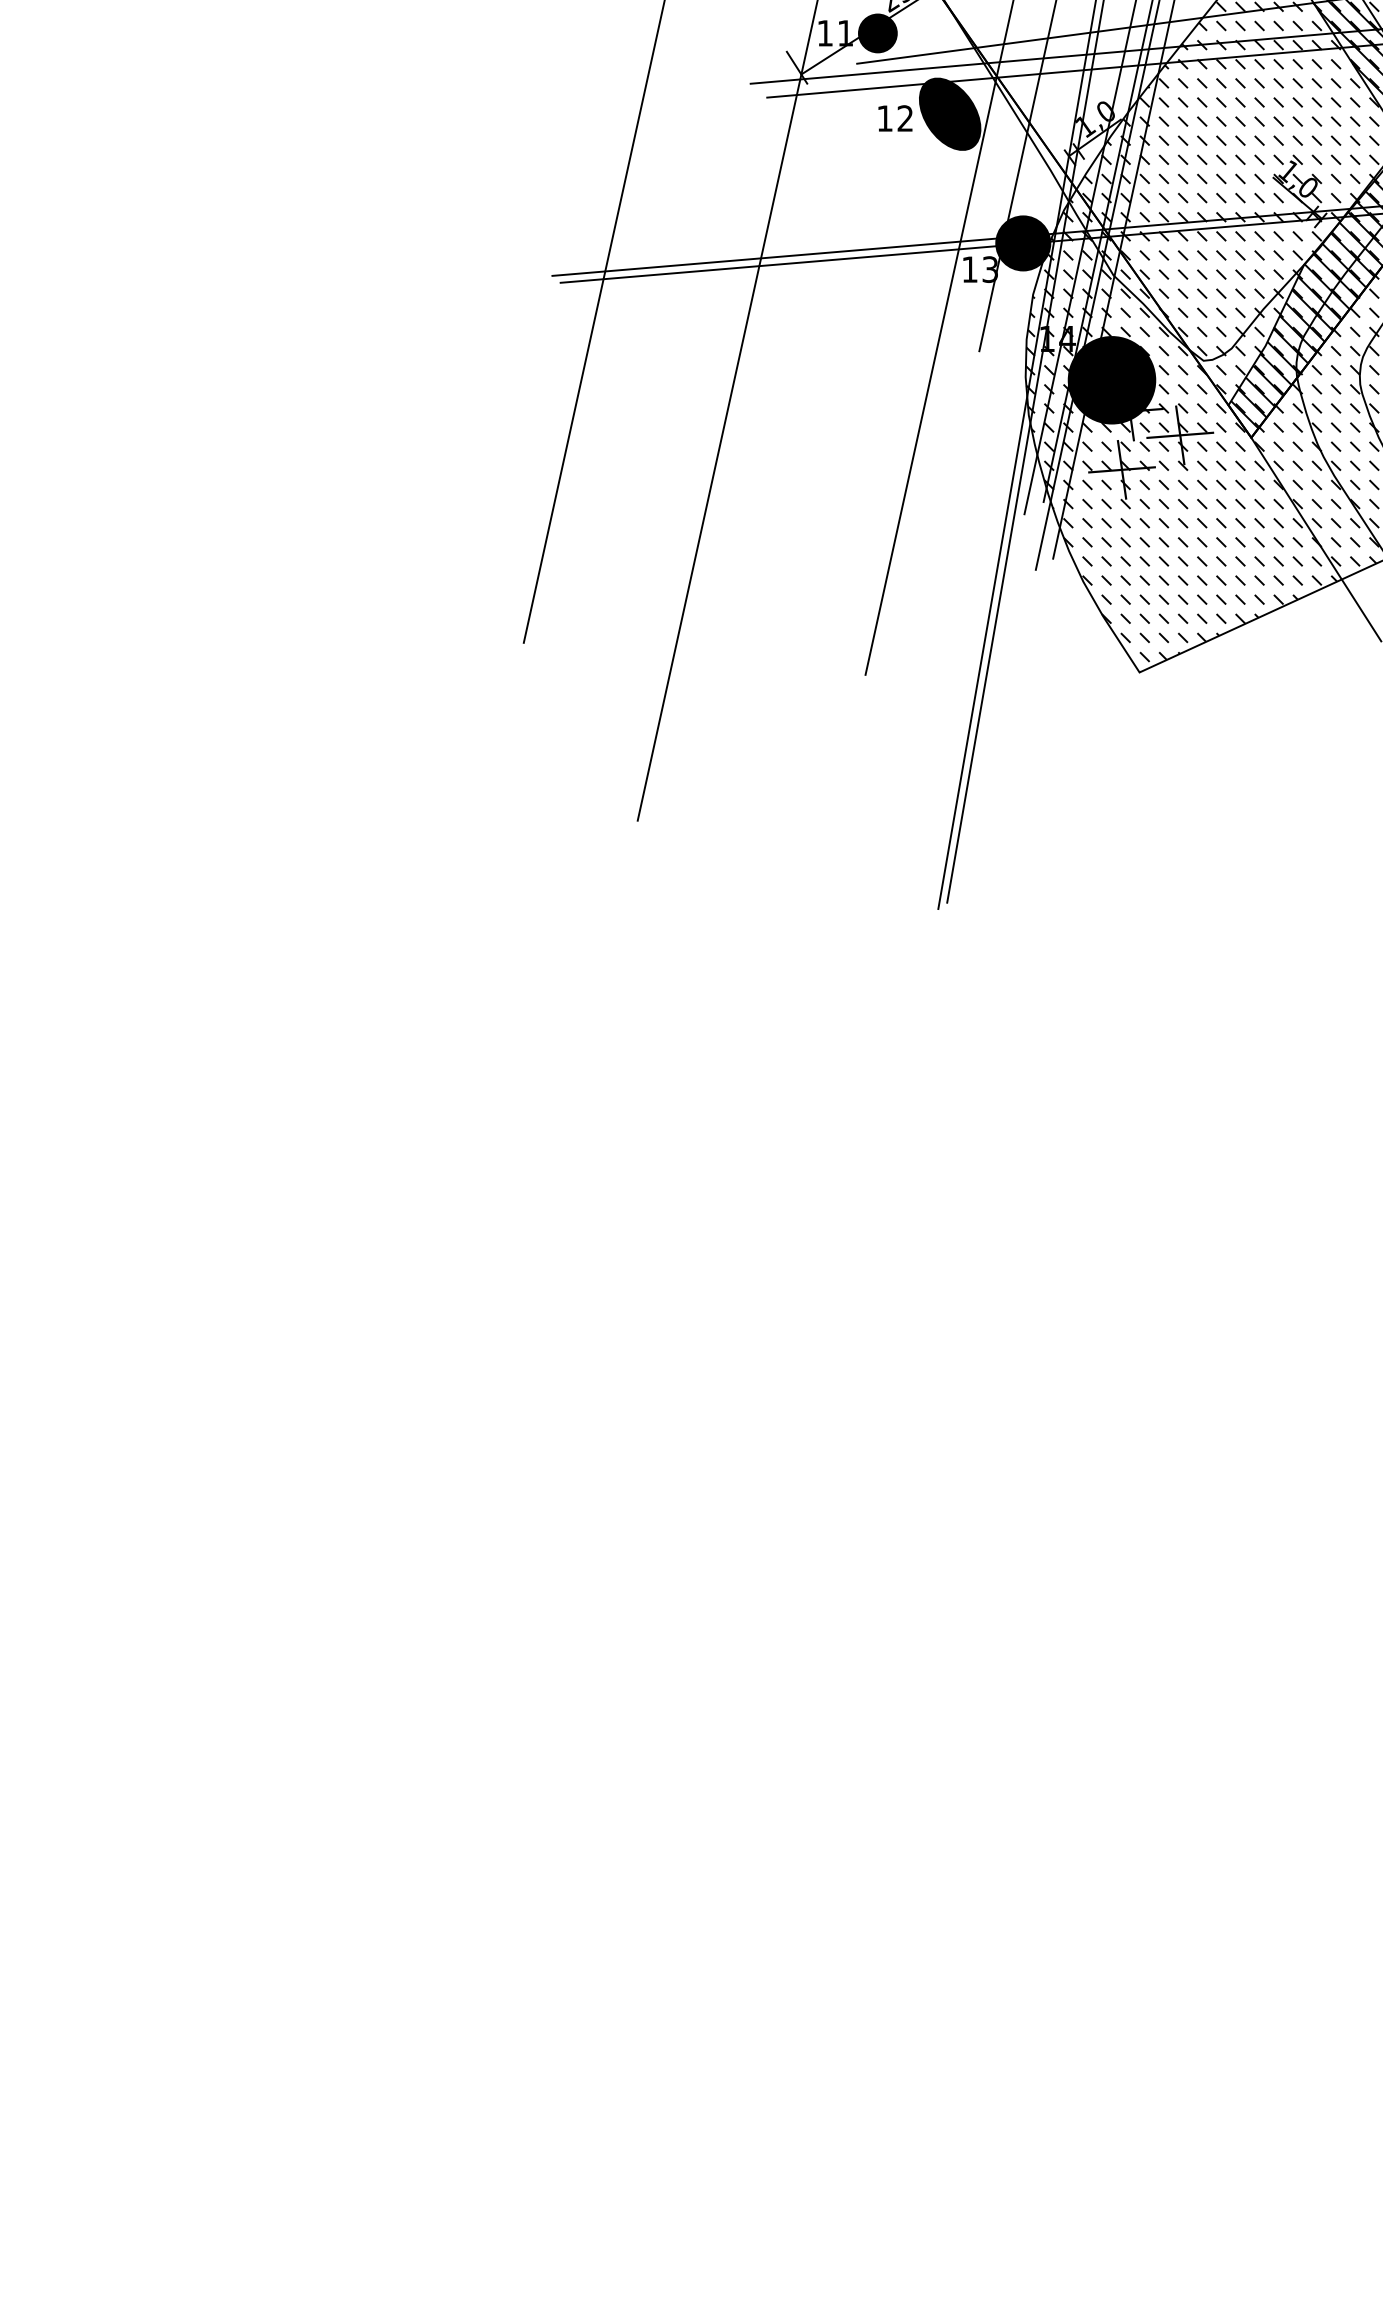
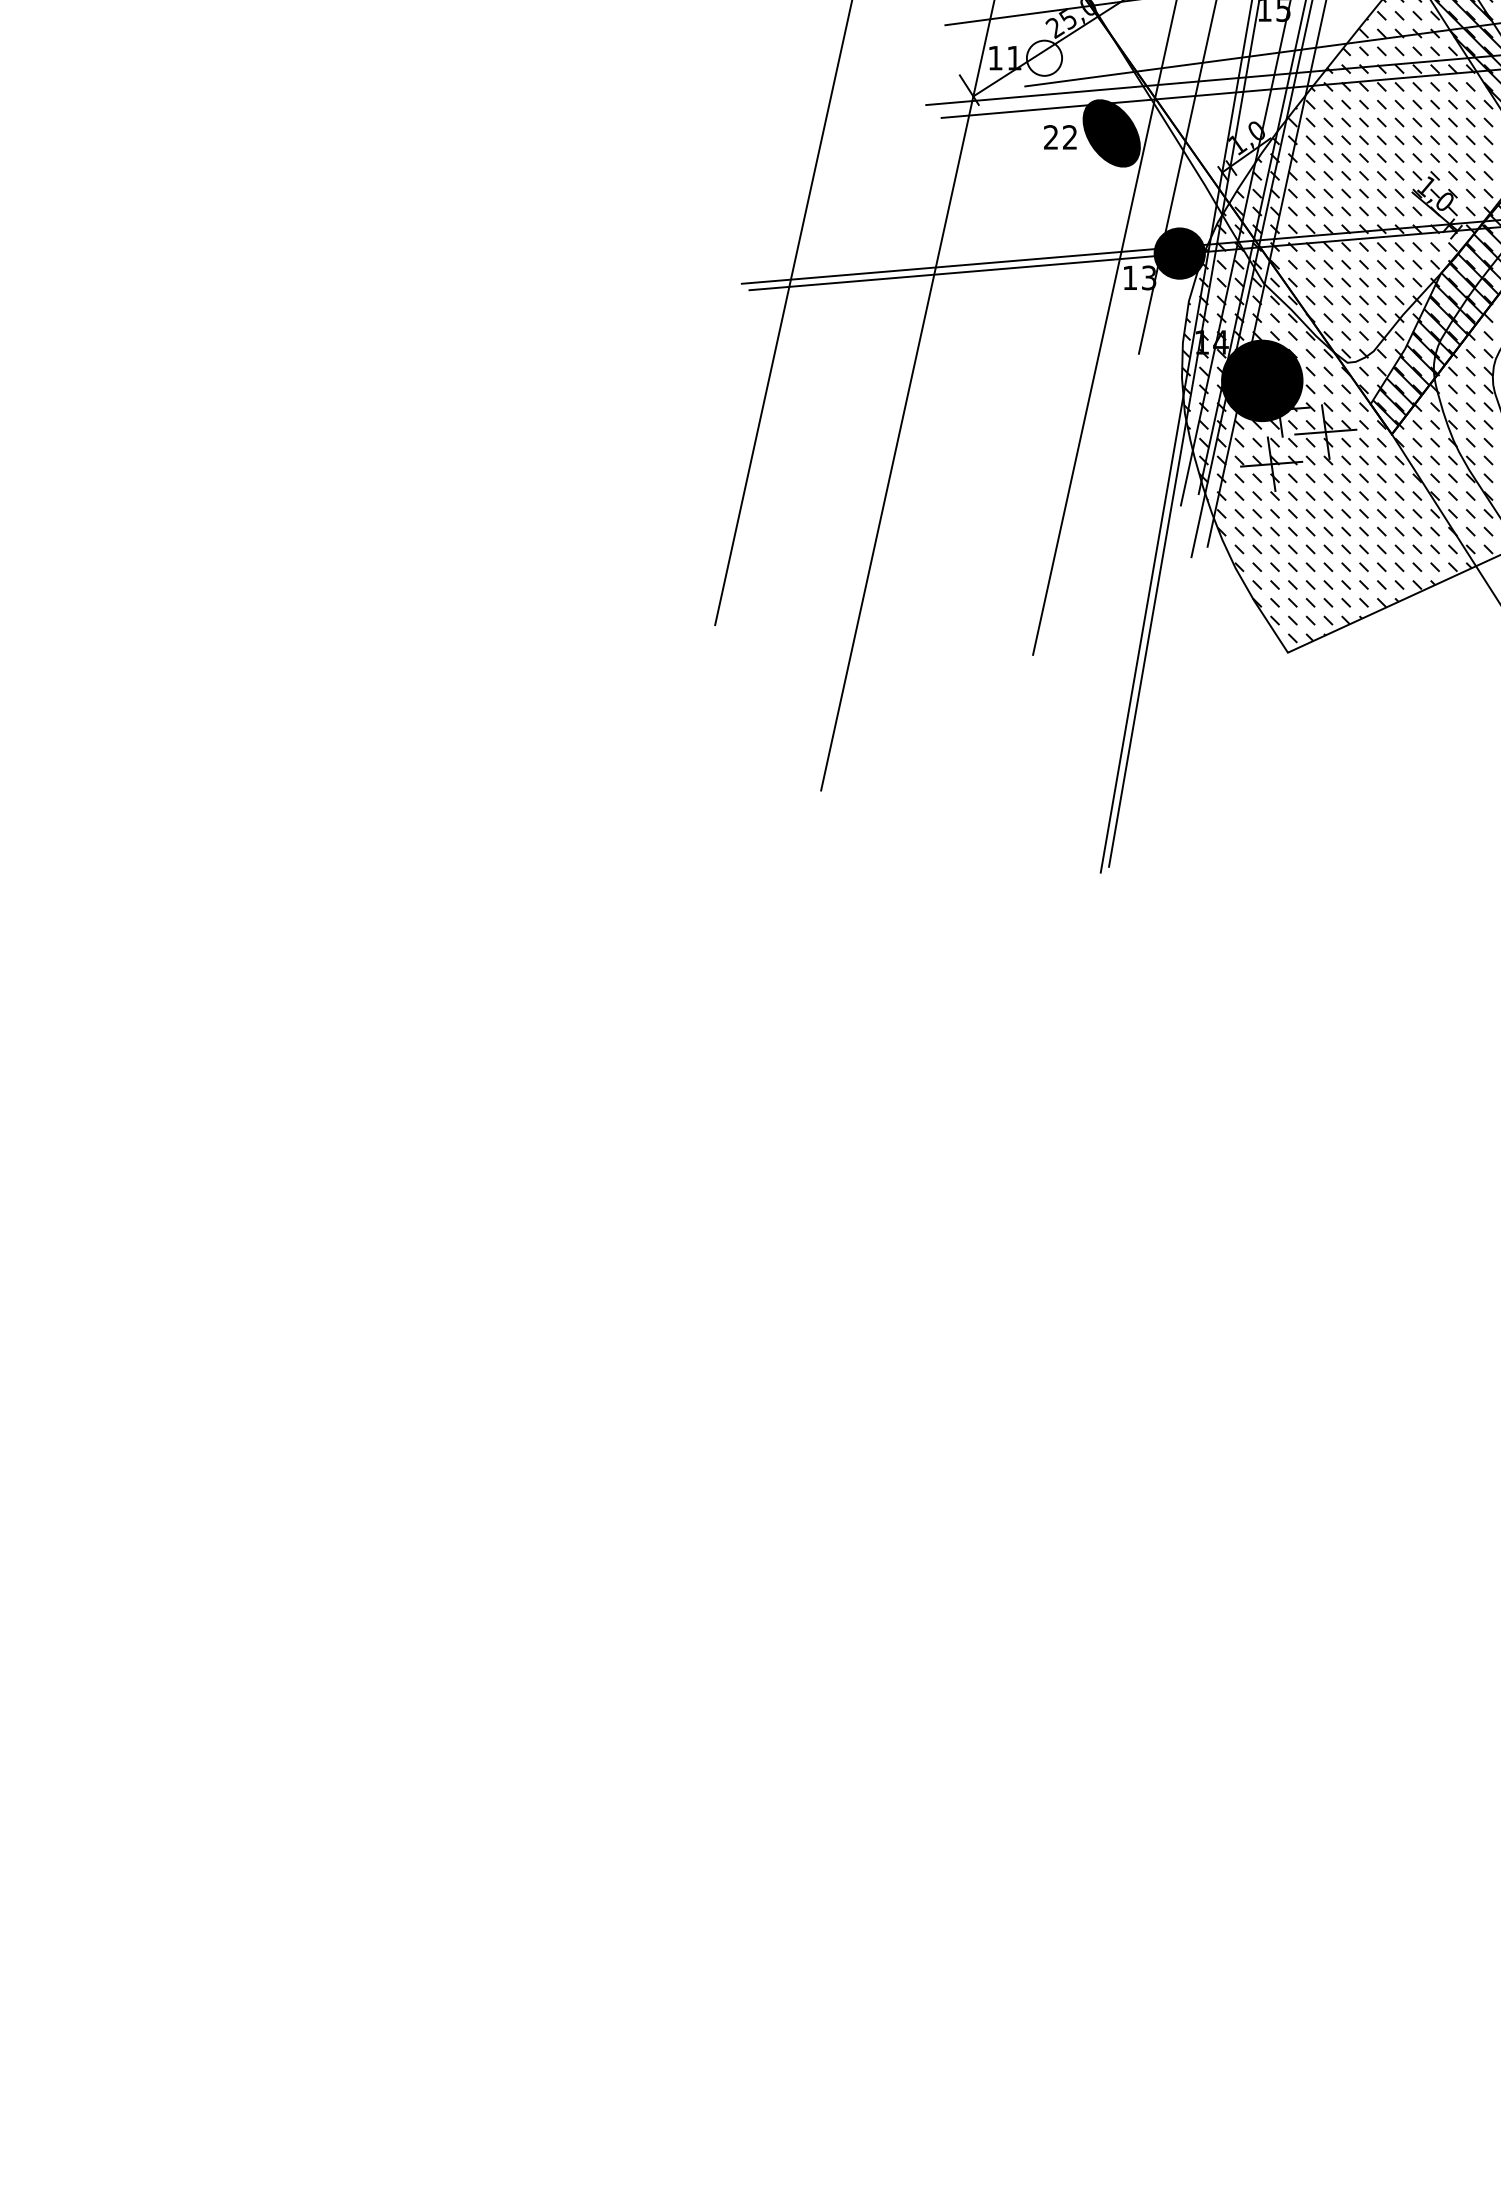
fill: (877, 32) -> (1044, 57), removed
text: (884, 118) -> (1050, 137), 12 -> 22

